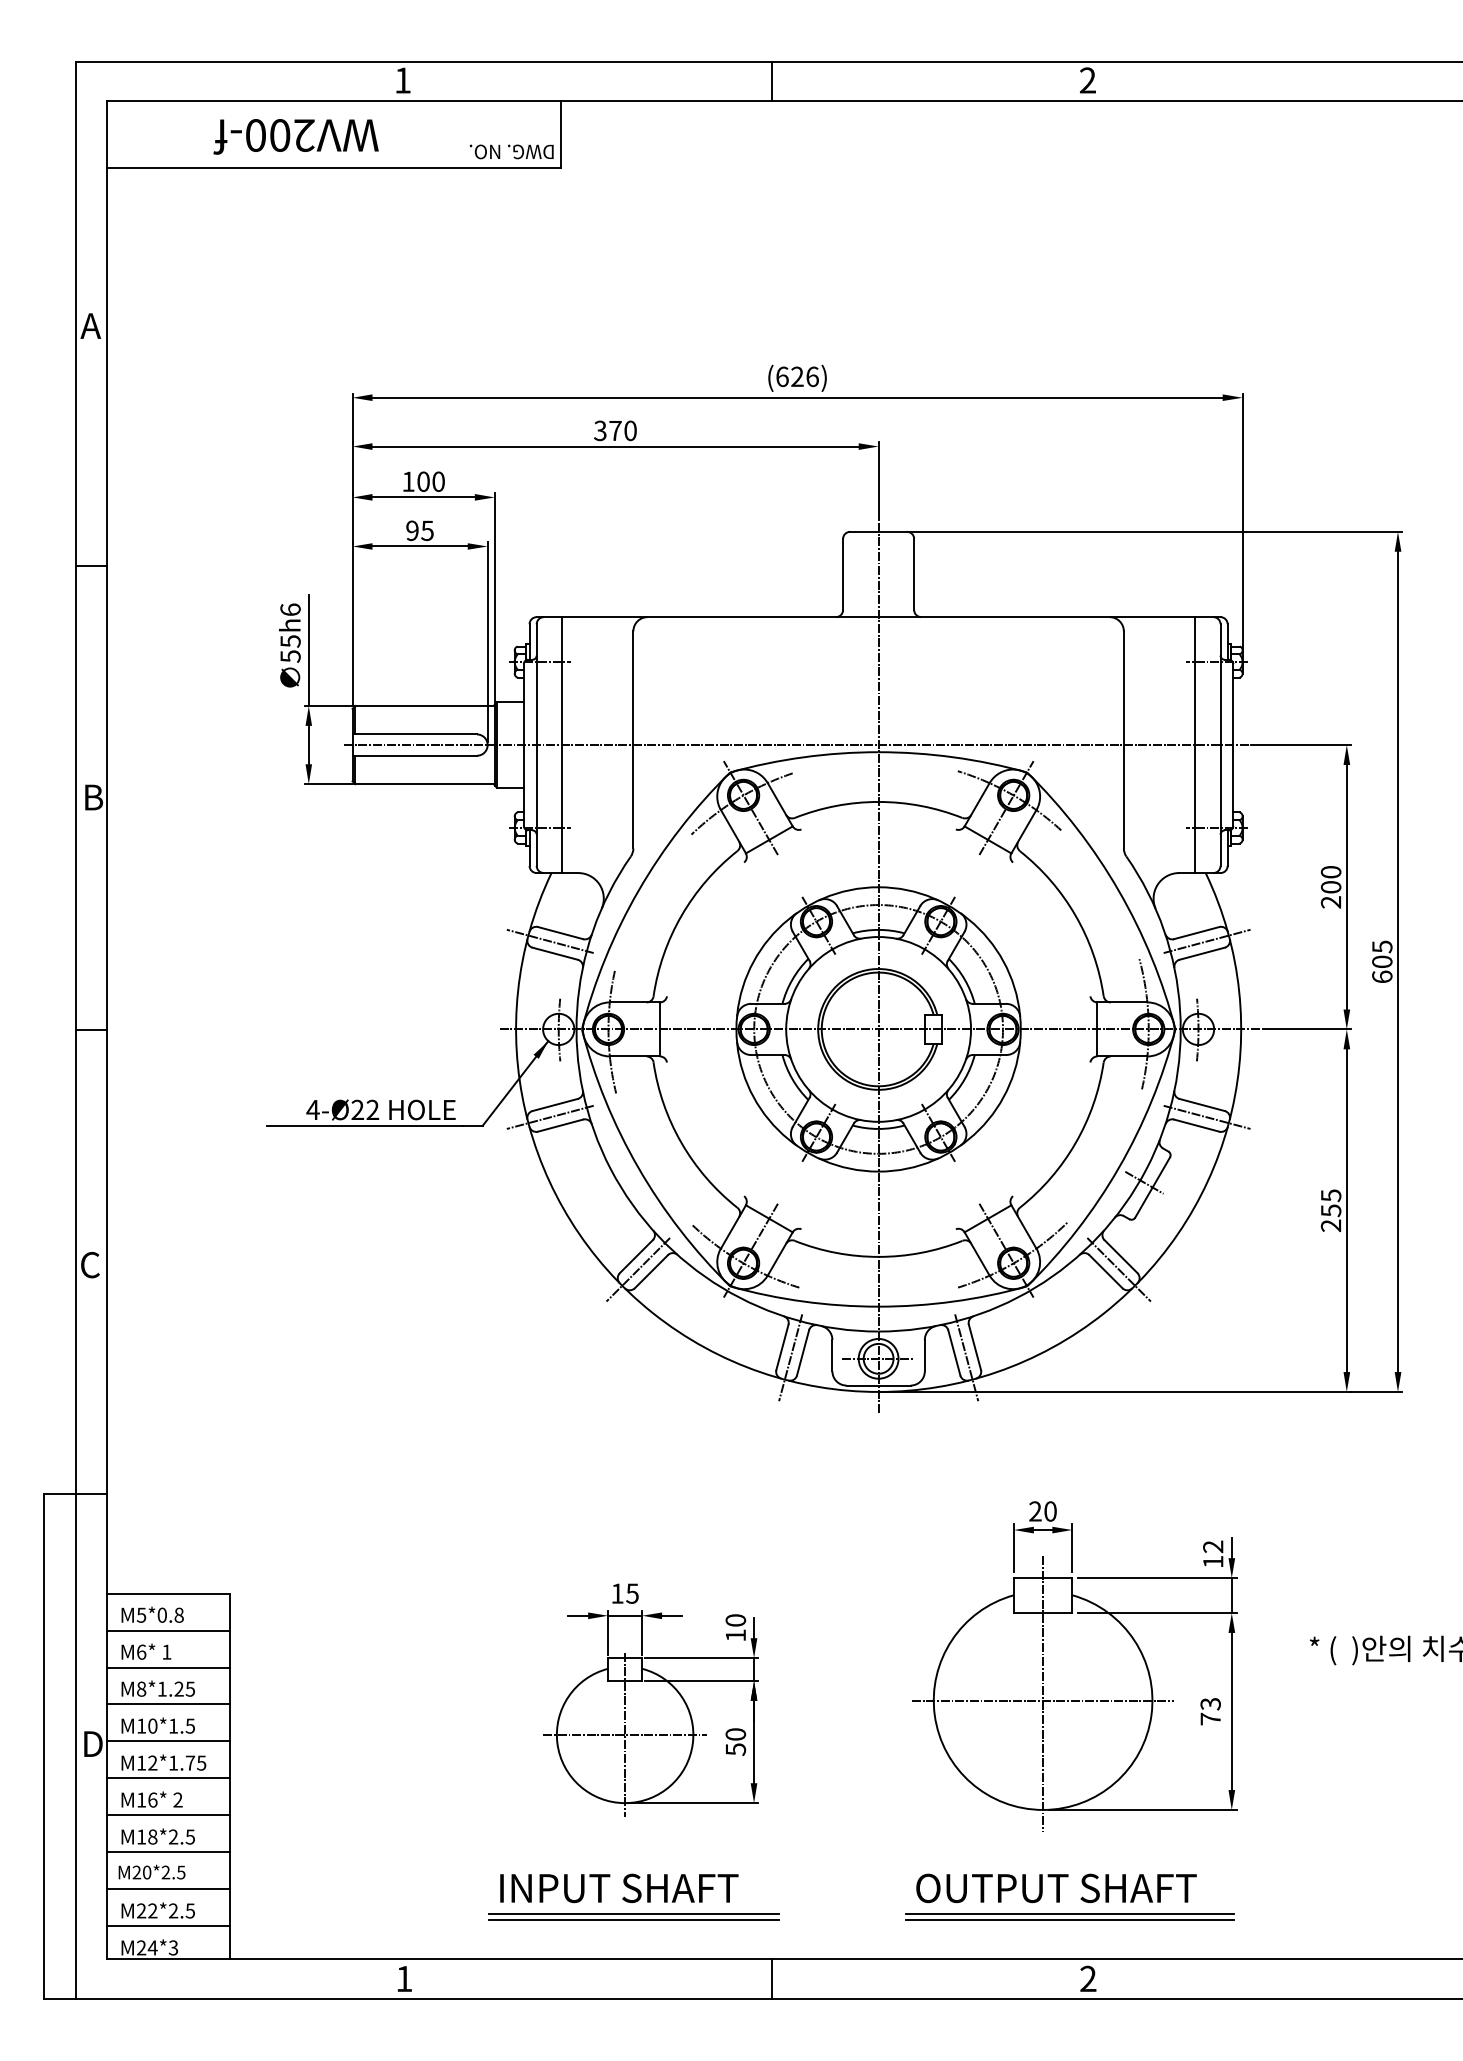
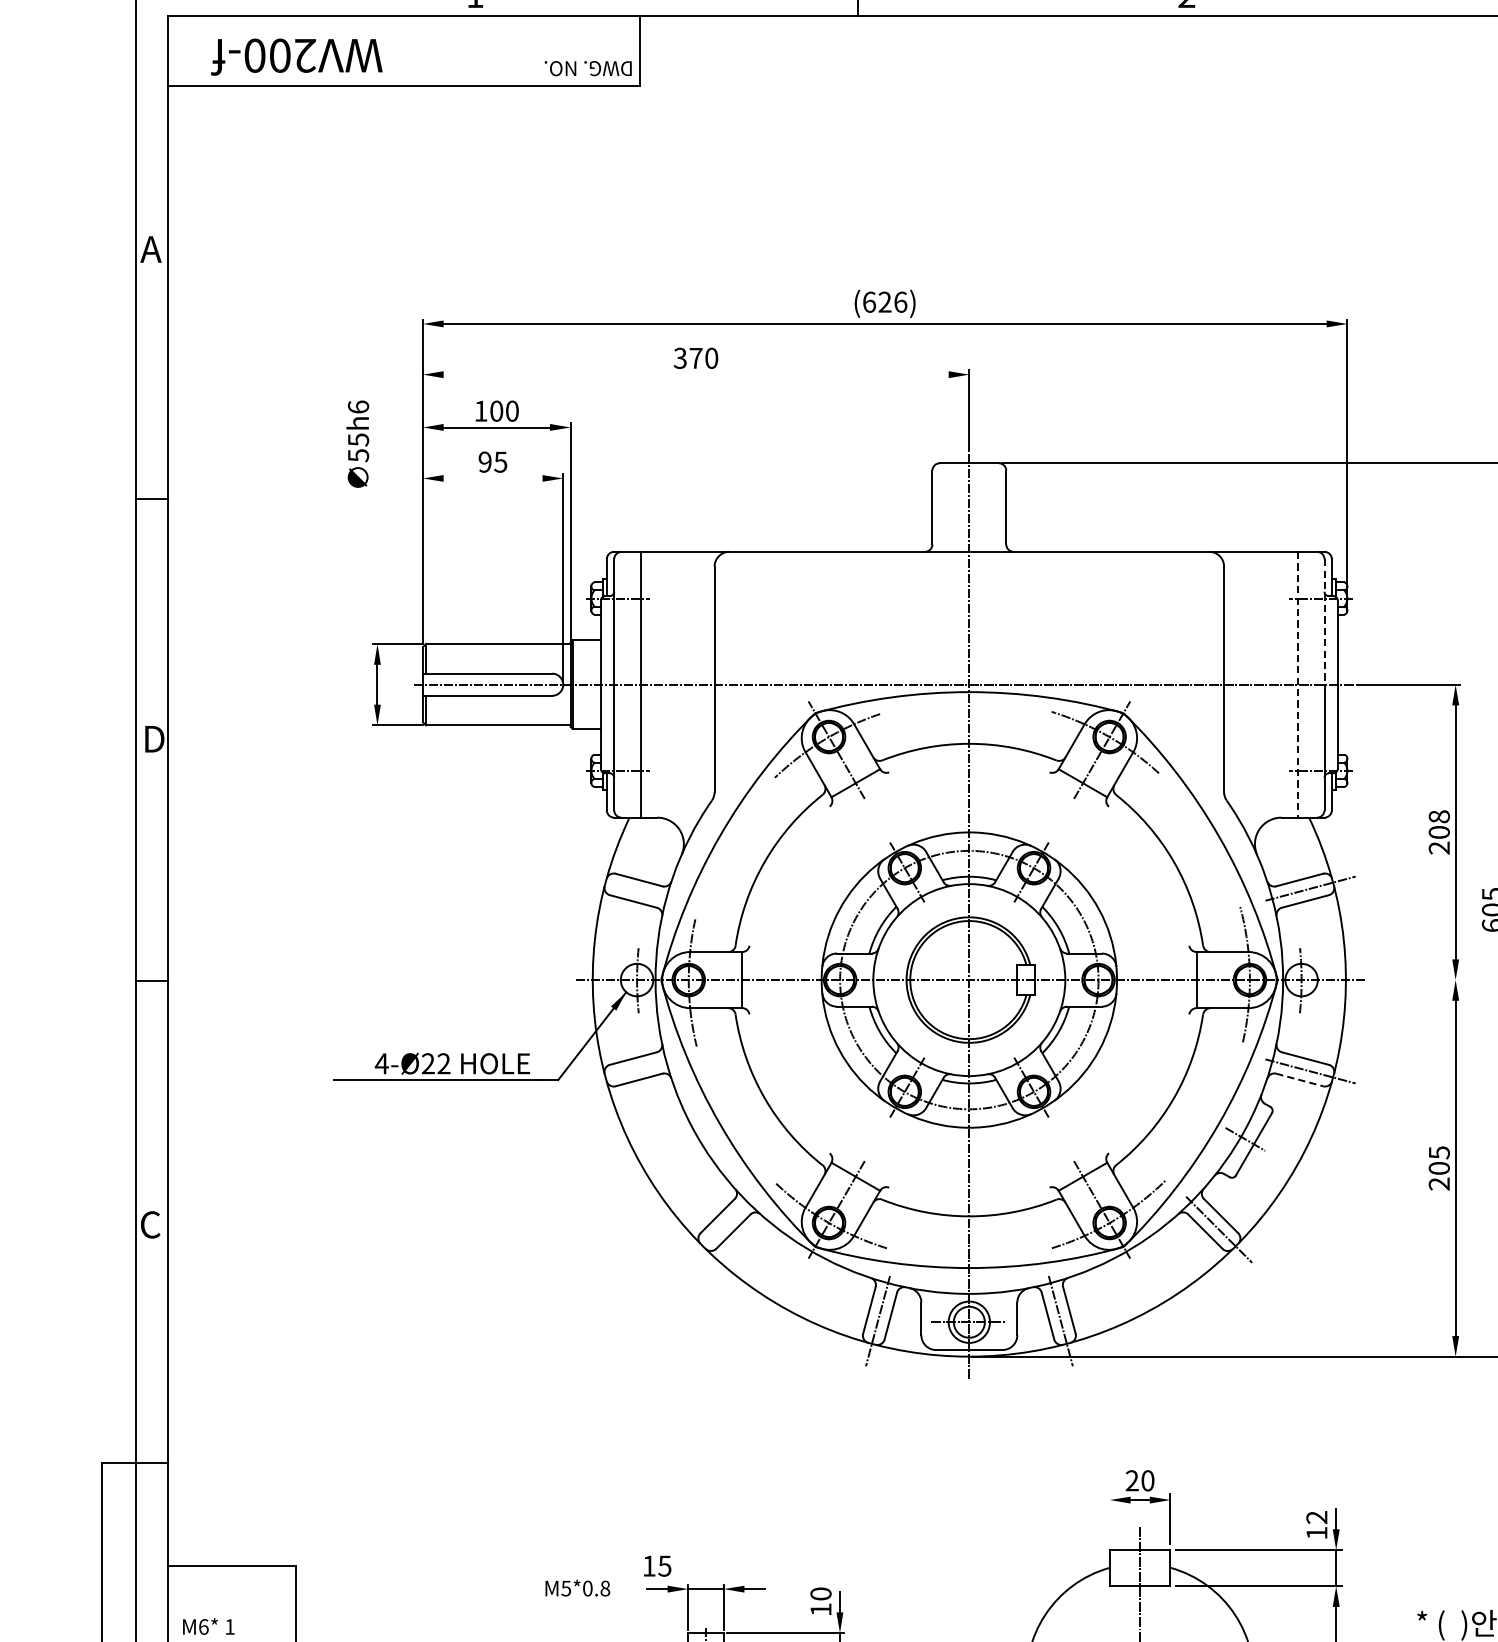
text: (295, 136) -> (296, 56), moved
line: (615, 446) -> (696, 374), removed
line: (419, 546) -> (492, 478), removed
text: (289, 645) -> (357, 444), moved
line: (308, 650) -> (377, 586), removed
line: (1220, 685) -> (1324, 622), solid -> dashed
line: (1194, 745) -> (1297, 685), solid -> dashed
text: (95, 797) -> (155, 739), B -> D
text: (1331, 872) -> (1439, 817), 200 -> 208
line: (549, 941) -> (627, 888), removed
line: (1306, 1029) -> (1413, 980), removed
line: (549, 1116) -> (627, 1070), removed
line: (1197, 1125) -> (1300, 1079), solid -> dashed
text: (1330, 1210) -> (1438, 1168), 255 -> 205
line: (638, 1269) -> (719, 1229), removed
line: (1013, 1548) -> (1109, 1519), removed
text: (625, 1593) -> (657, 1565), moved
text: (152, 1614) -> (577, 1587), moved
line: (168, 1630) -> (231, 1604), removed

